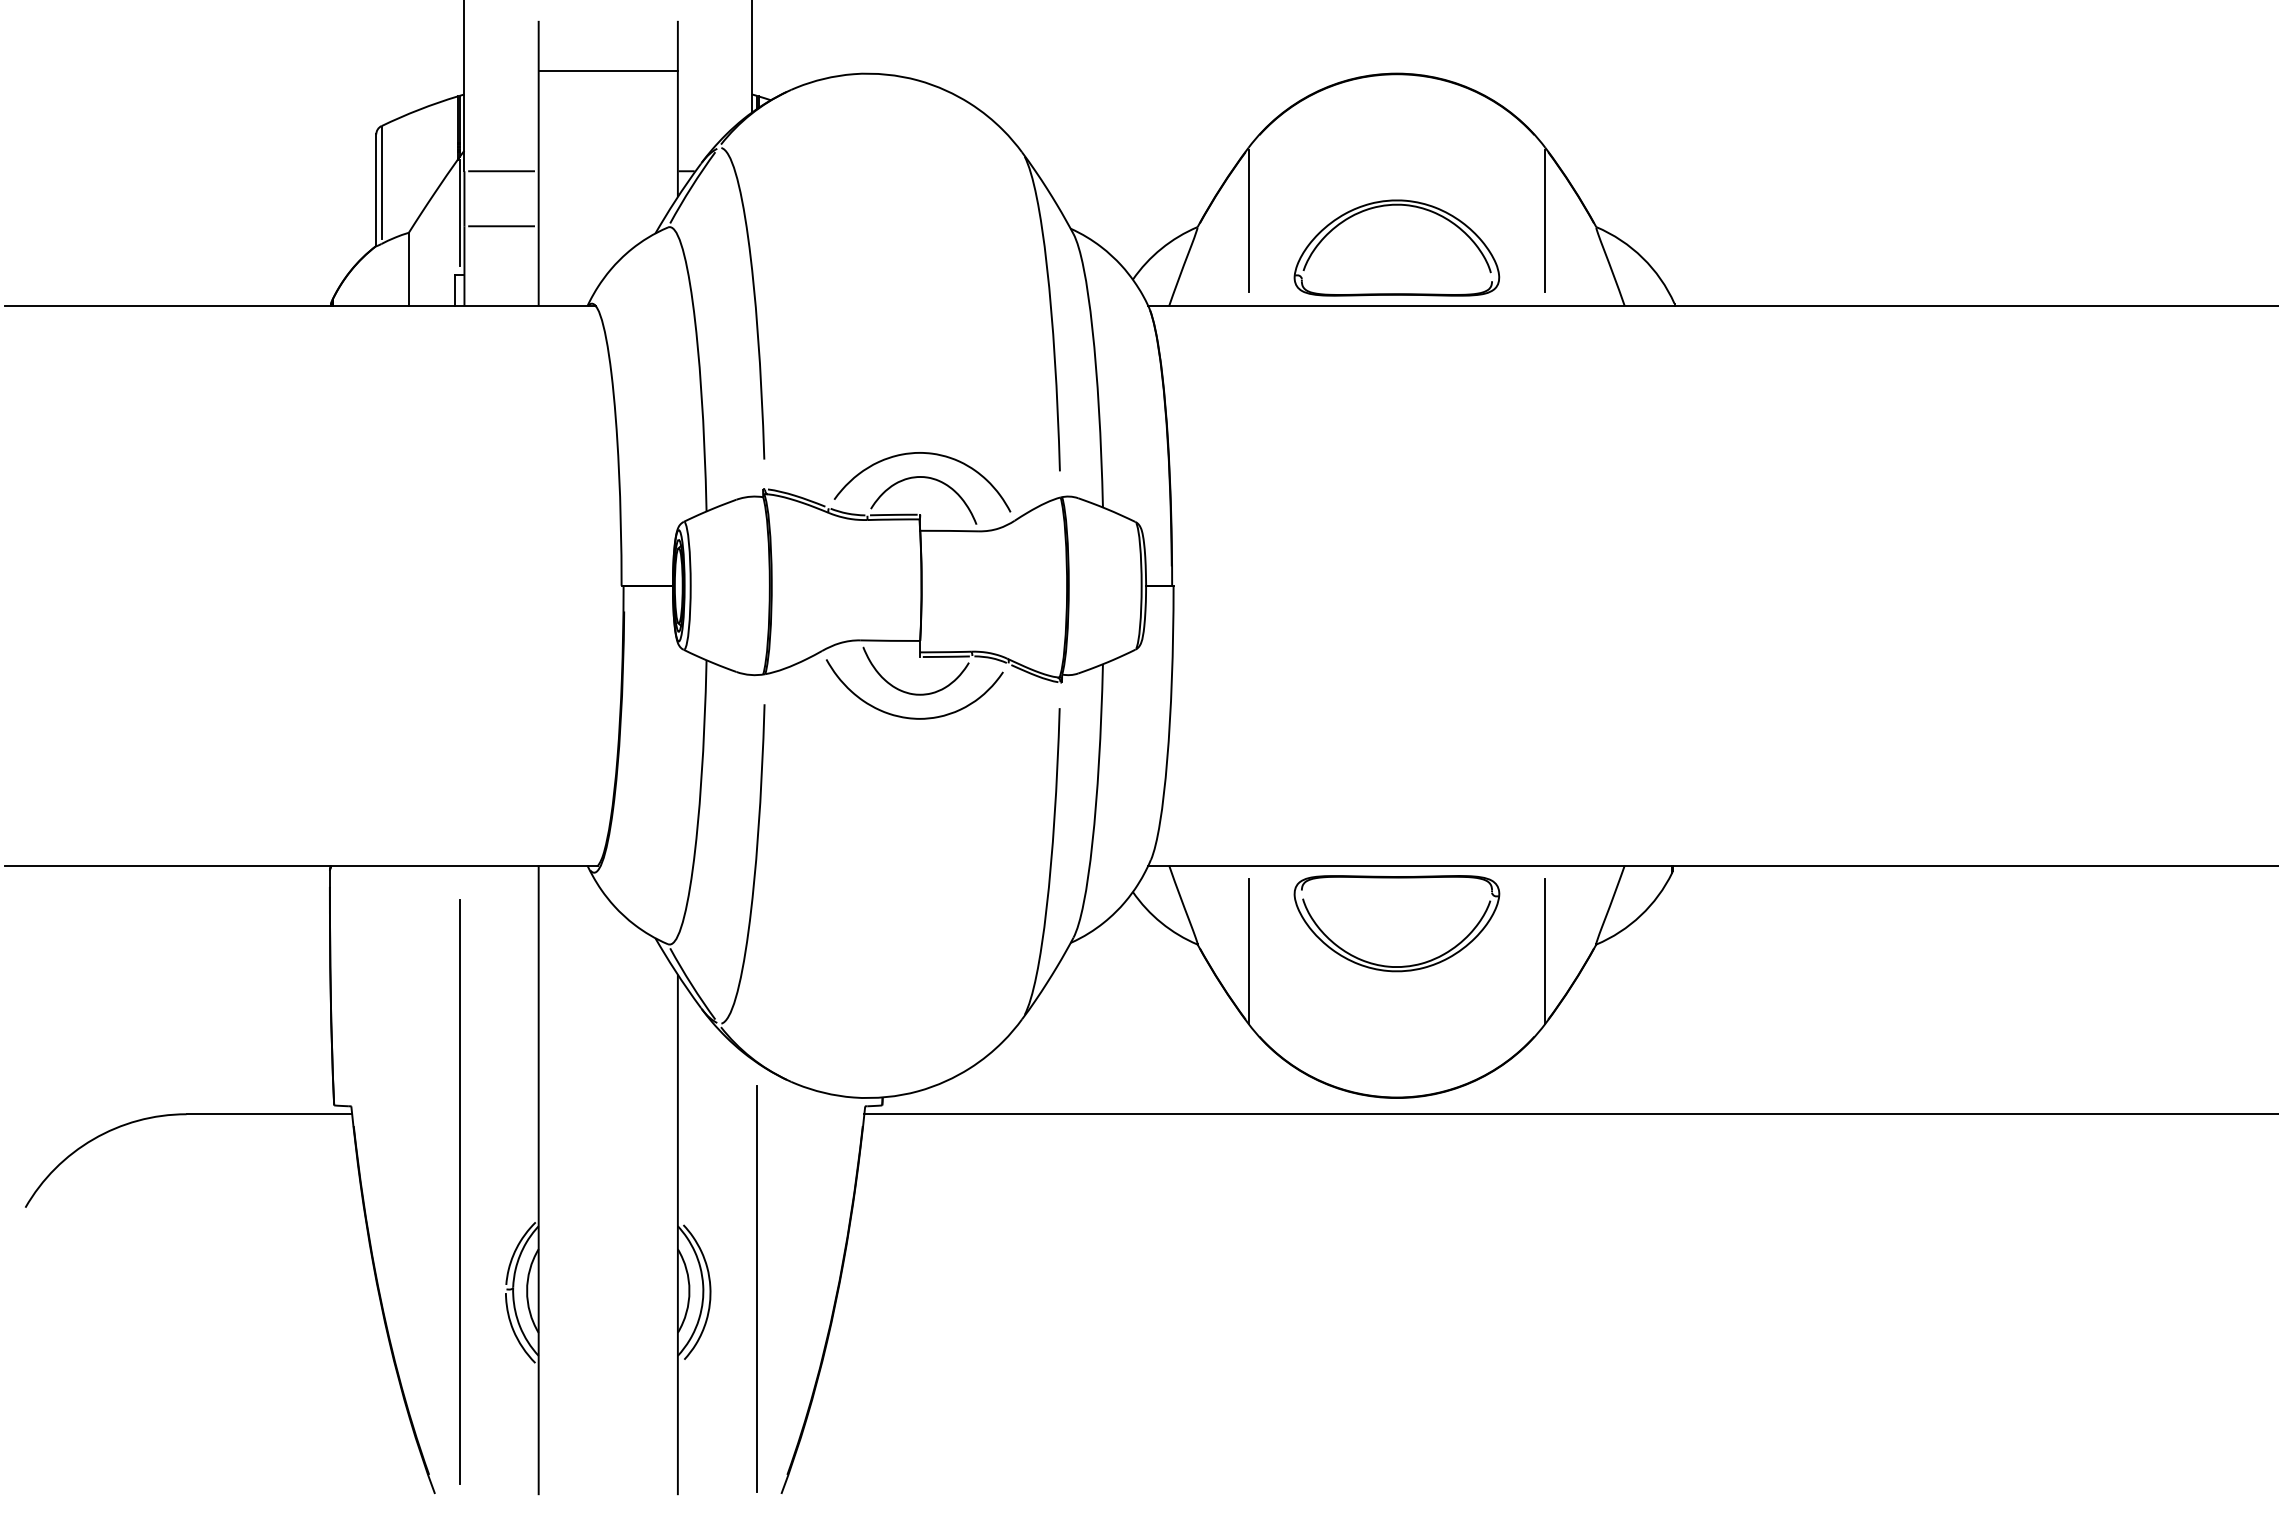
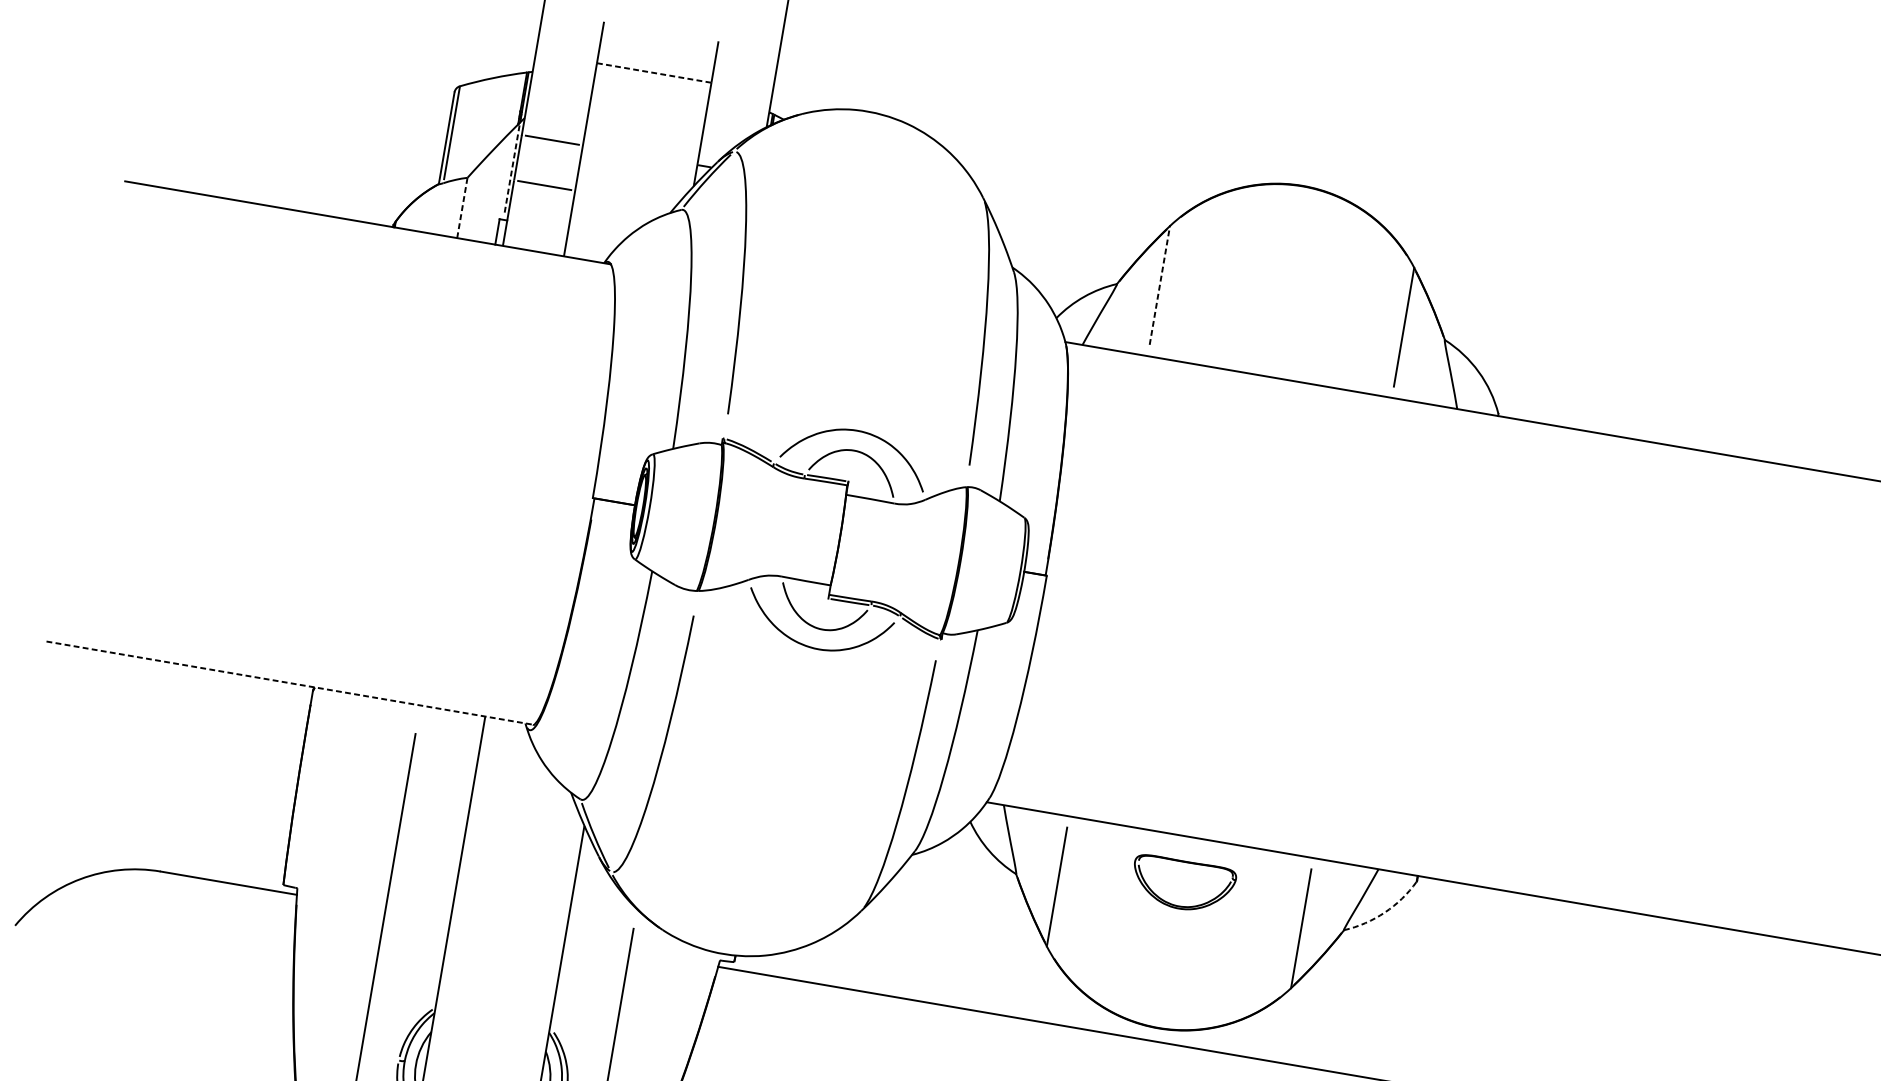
line: (608, 71) -> (654, 73), solid -> dashed
line: (459, 212) -> (512, 168), solid -> dashed
line: (1248, 220) -> (1159, 285), solid -> dashed
part: (1396, 247) -> (1277, 328), removed
line: (408, 269) -> (462, 207), solid -> dashed
line: (301, 865) -> (290, 683), solid -> dashed
arc: (1640, 915) -> (1384, 912), solid -> dashed
part: (1396, 923) -> (1182, 884), size x0.6

